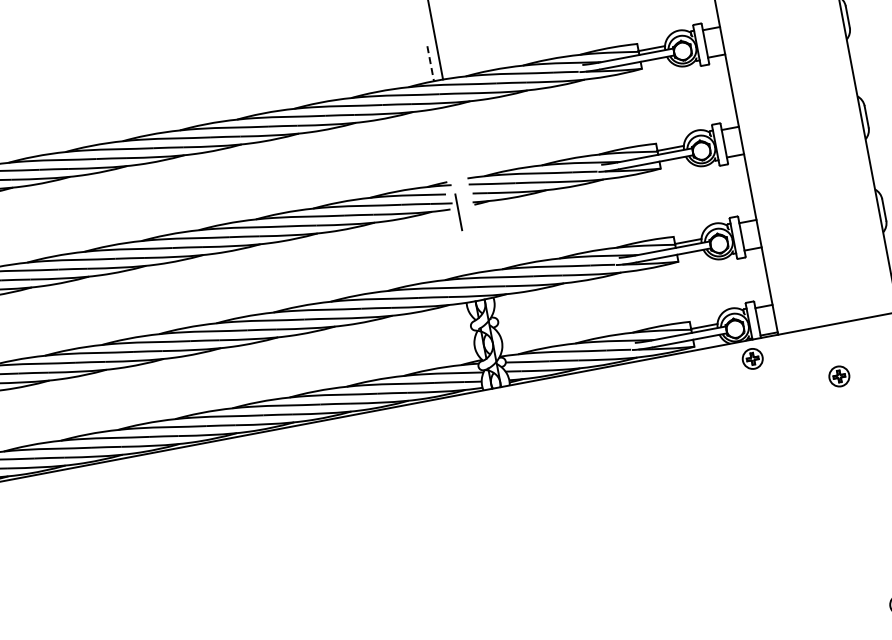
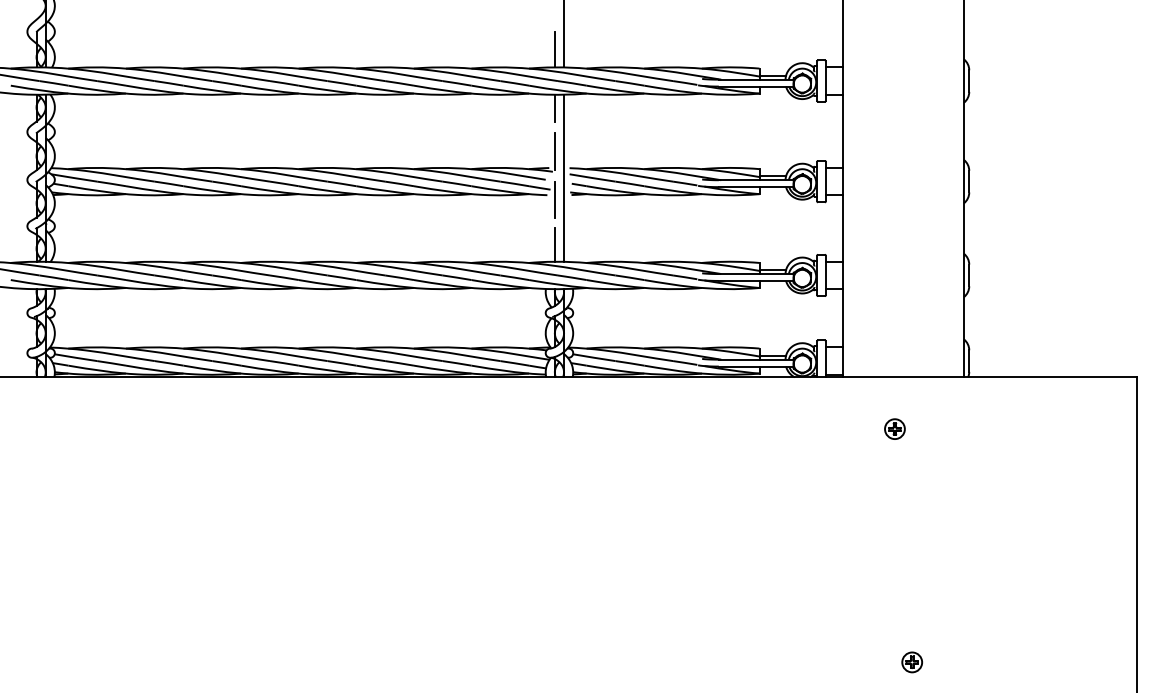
line: (430, 63) -> (554, 49), dashed -> solid
line: (441, 121) -> (554, 107), added
line: (449, 164) -> (554, 151), added
line: (464, 188) -> (564, 177), added
line: (466, 257) -> (554, 244), added
part: (752, 358) -> (813, 395), removed

